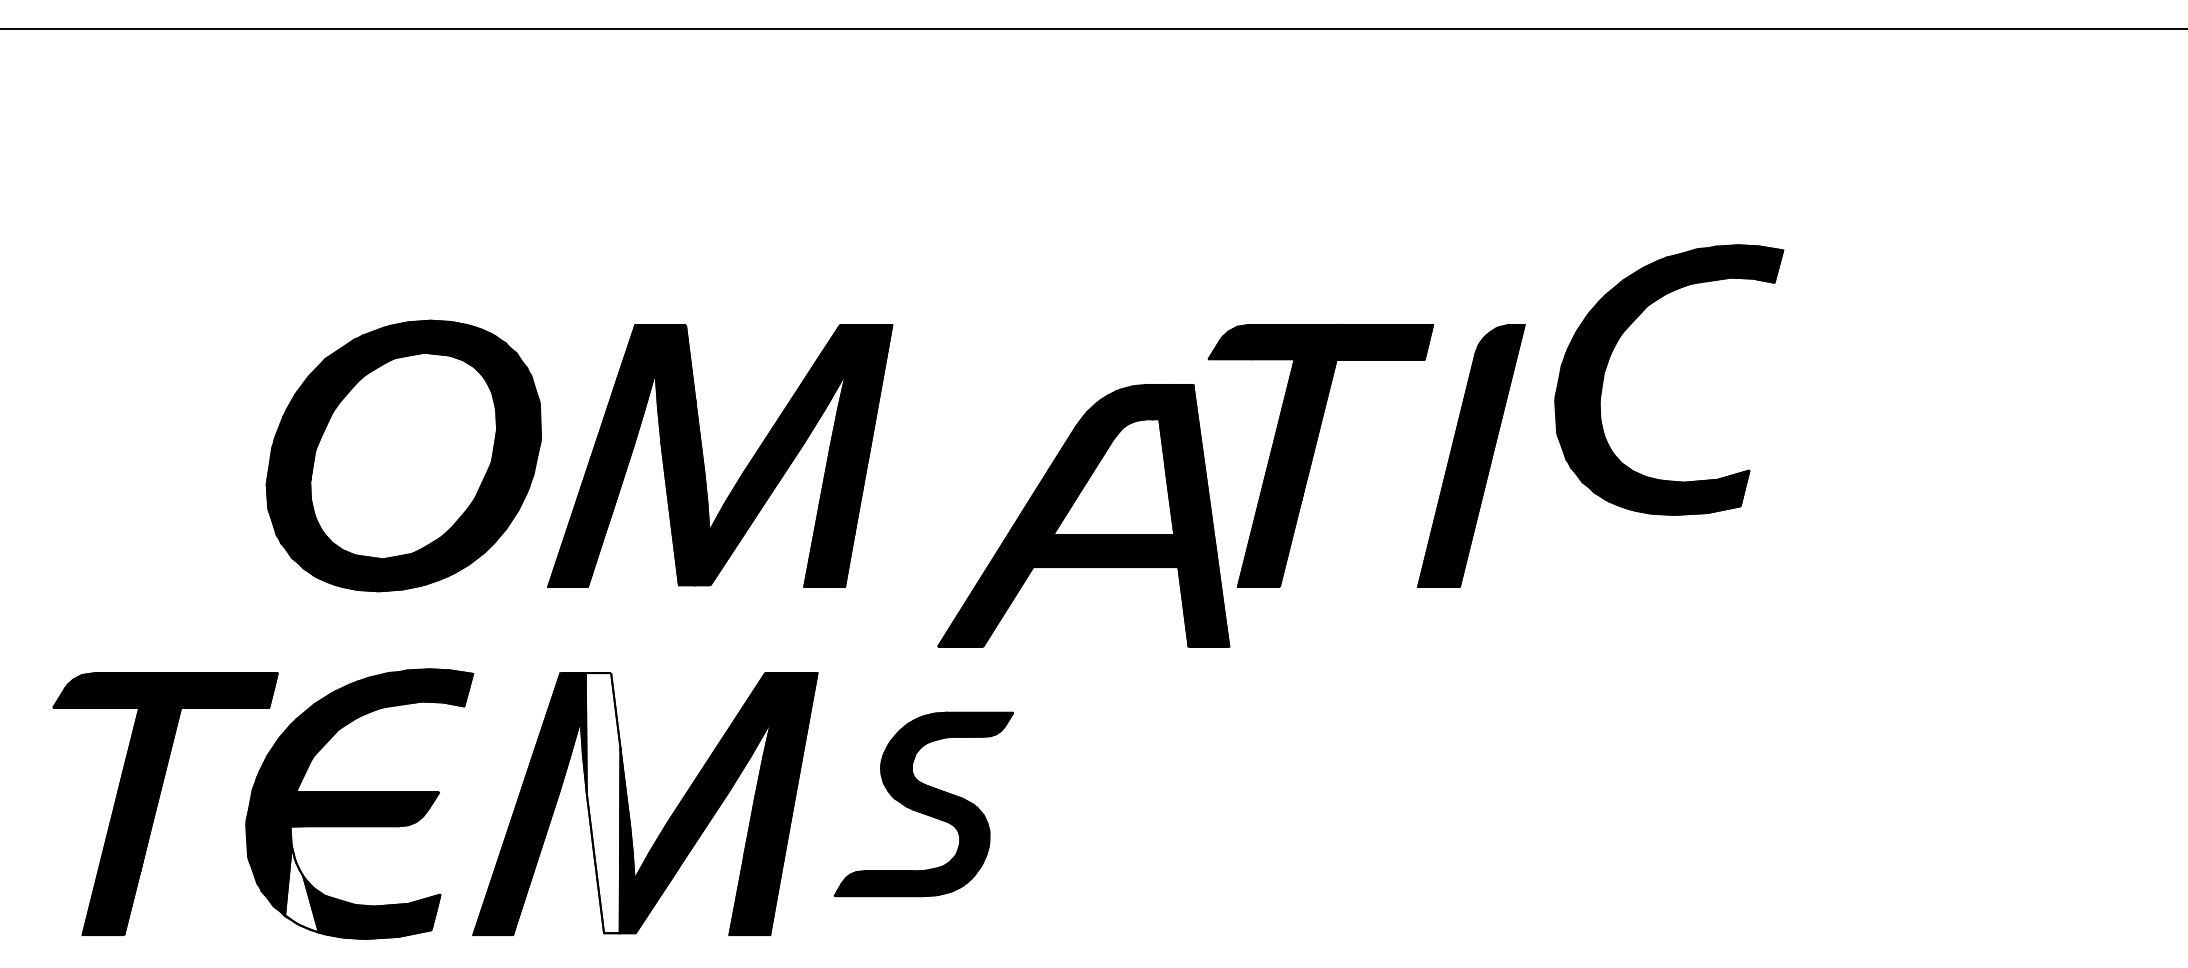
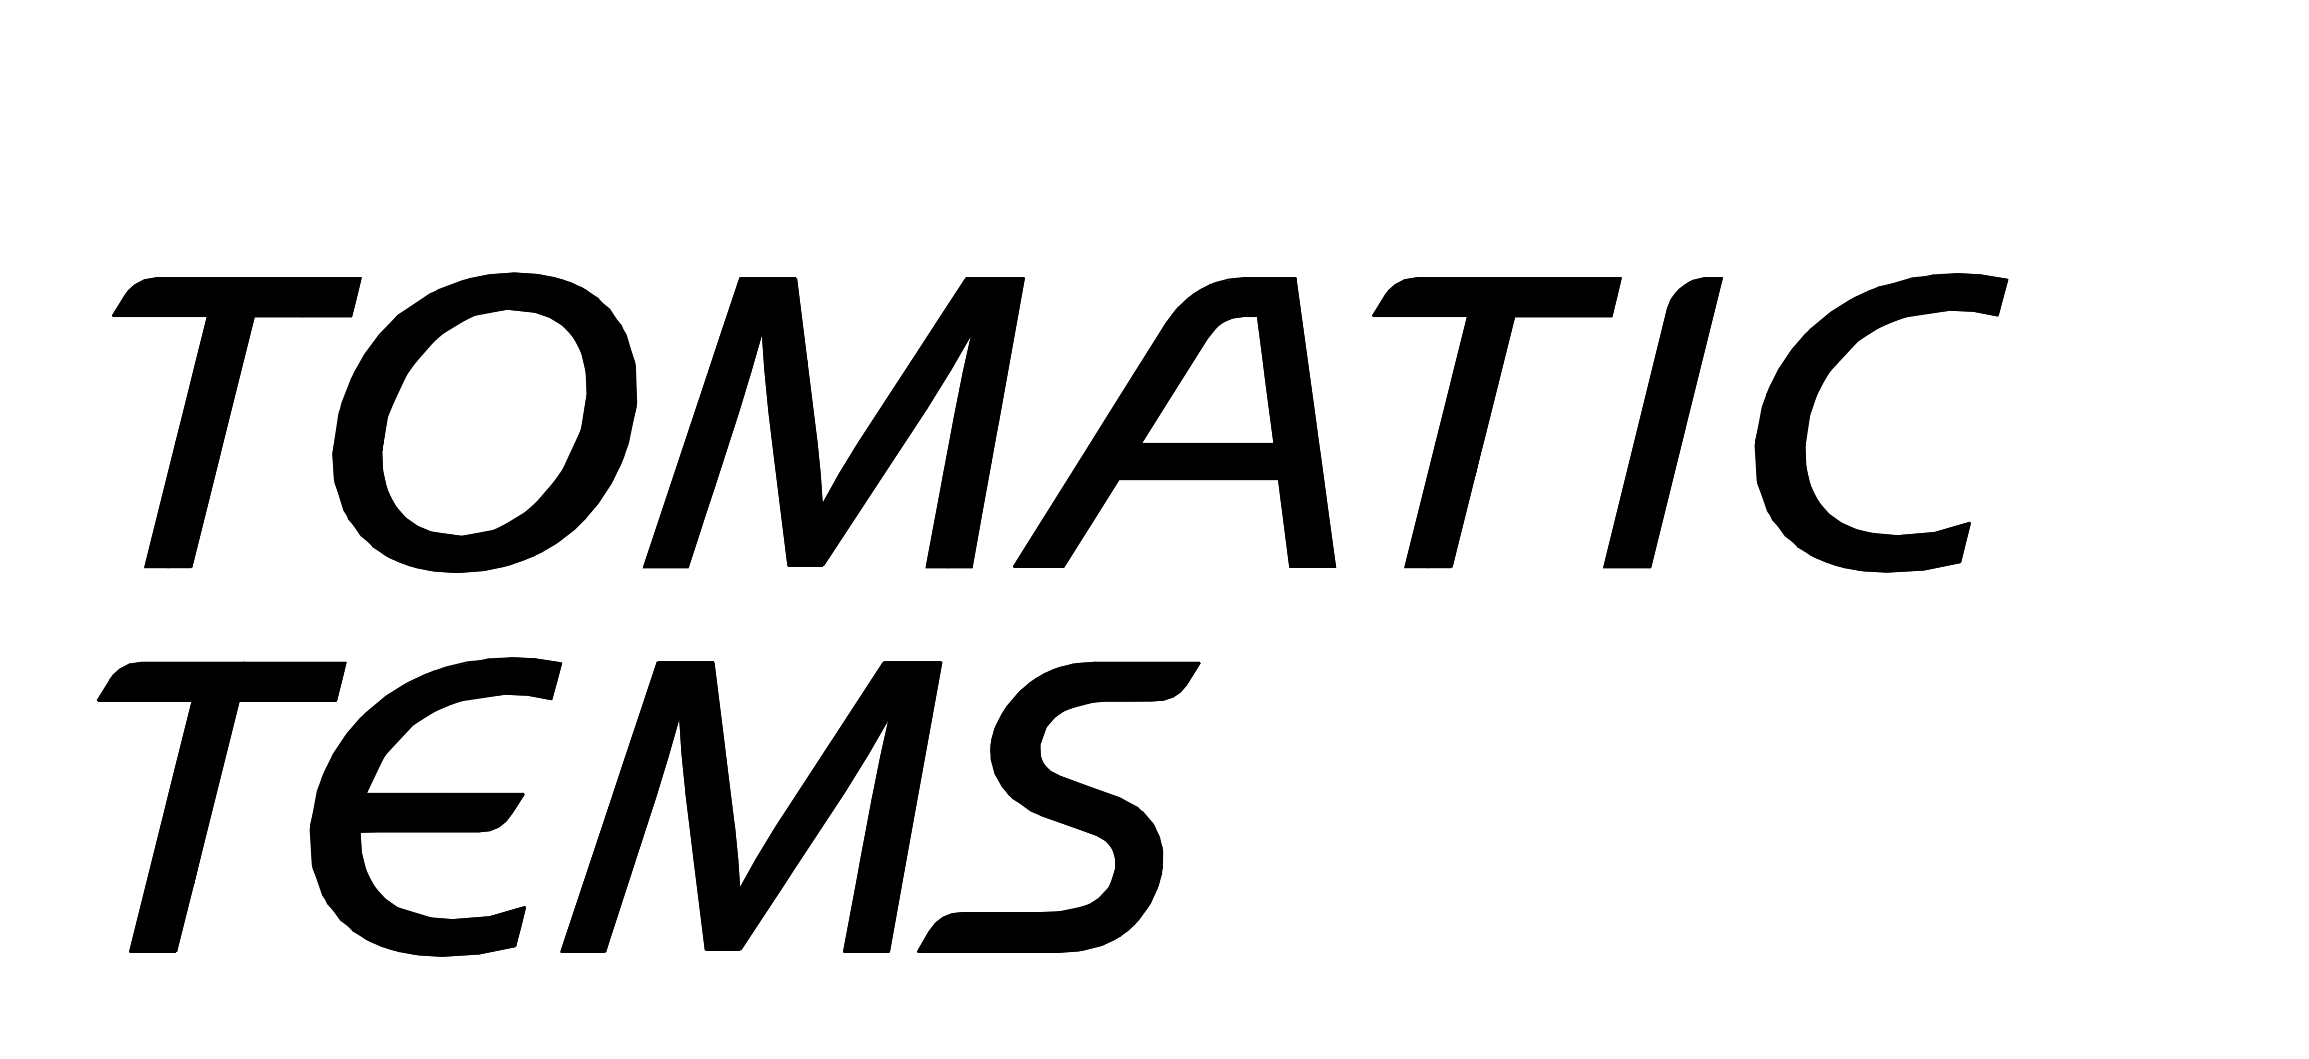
part: (1609, 360) -> (1815, 401), moved
part: (172, 454) -> (229, 421), added
part: (1083, 515) -> (1174, 422), moved
fill: (602, 803) -> (703, 806), added
part: (923, 804) -> (1058, 807), size x1.43
fill: (301, 889) -> (371, 901), added

